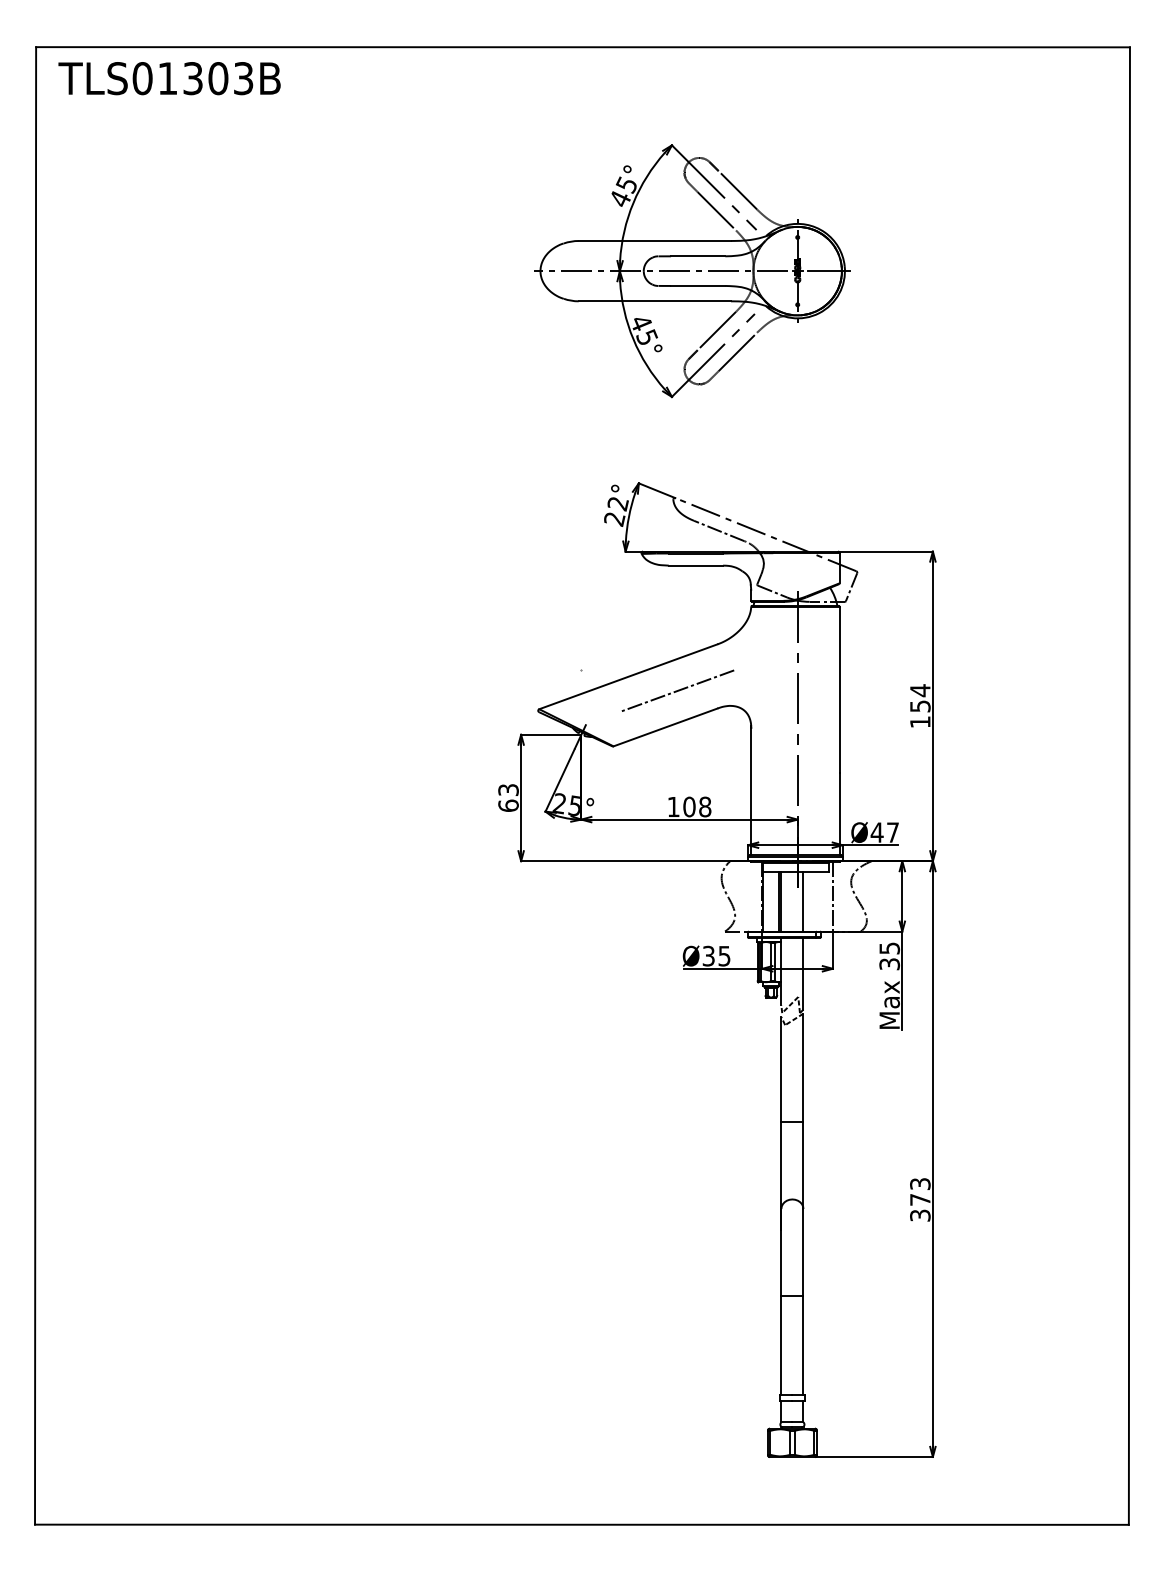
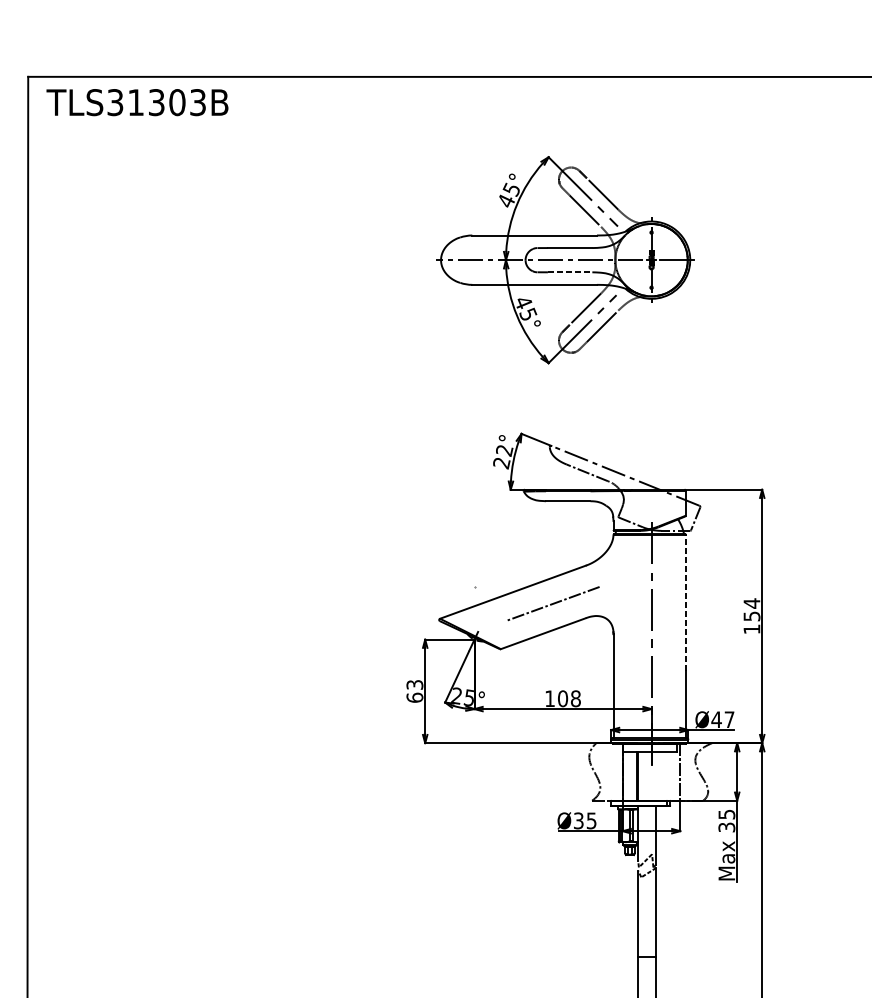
text: (142, 78) -> (115, 102), TLS01303B -> TLS31303B
line: (698, 286) -> (570, 272), solid -> dashed
line: (839, 689) -> (685, 602), solid -> dashed
line: (803, 901) -> (656, 776), removed

